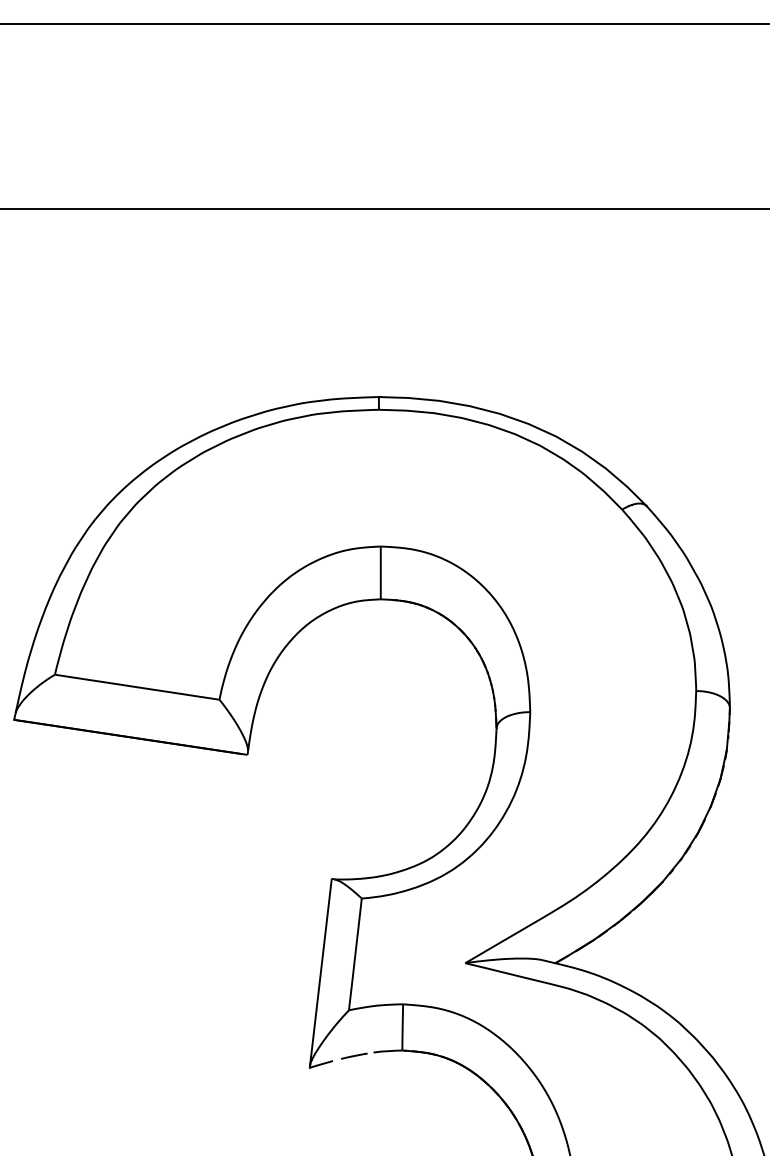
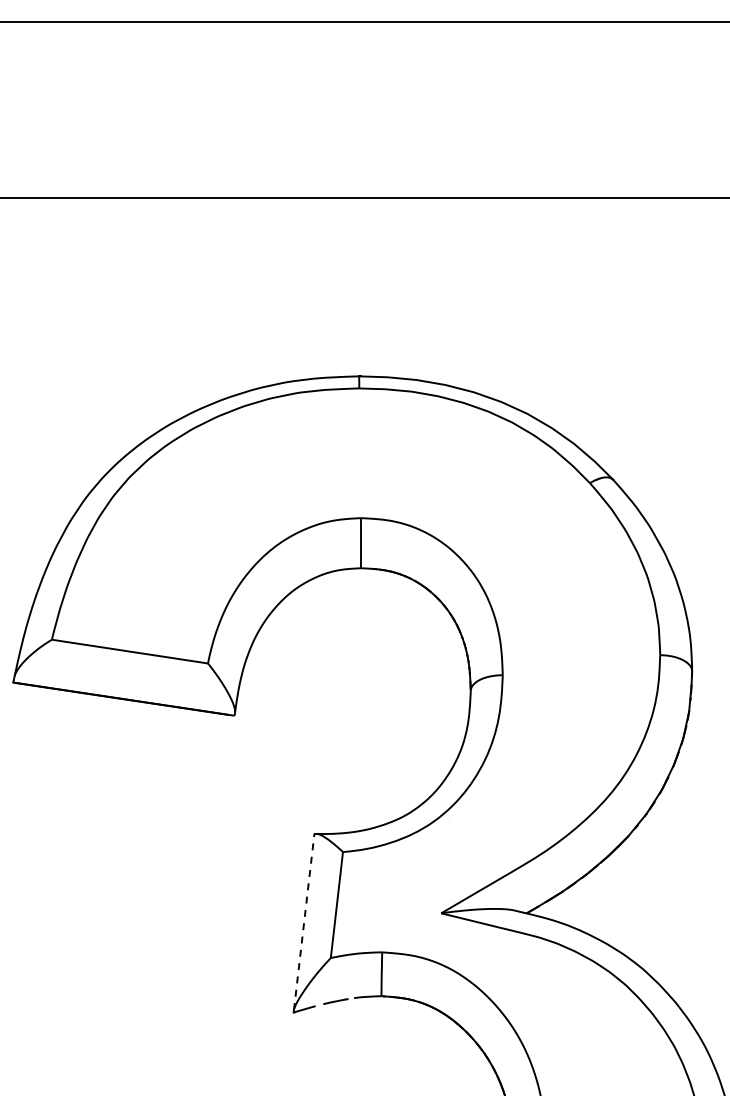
line: (321, 971) -> (304, 921), solid -> dashed

